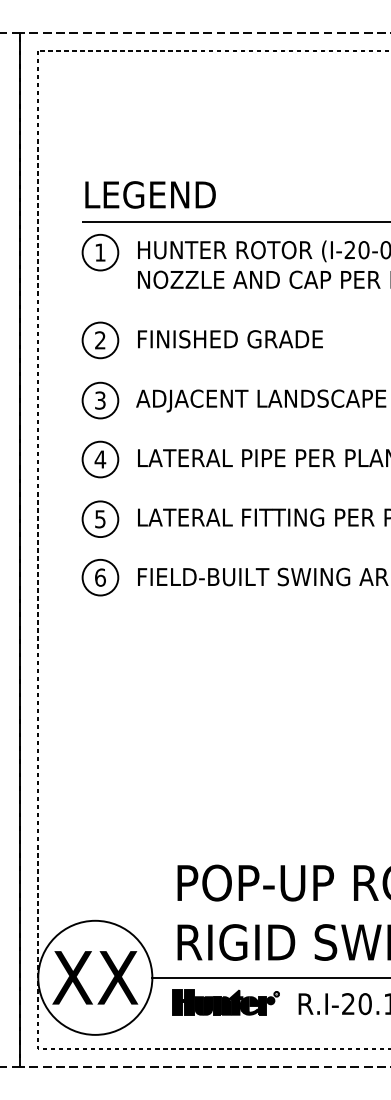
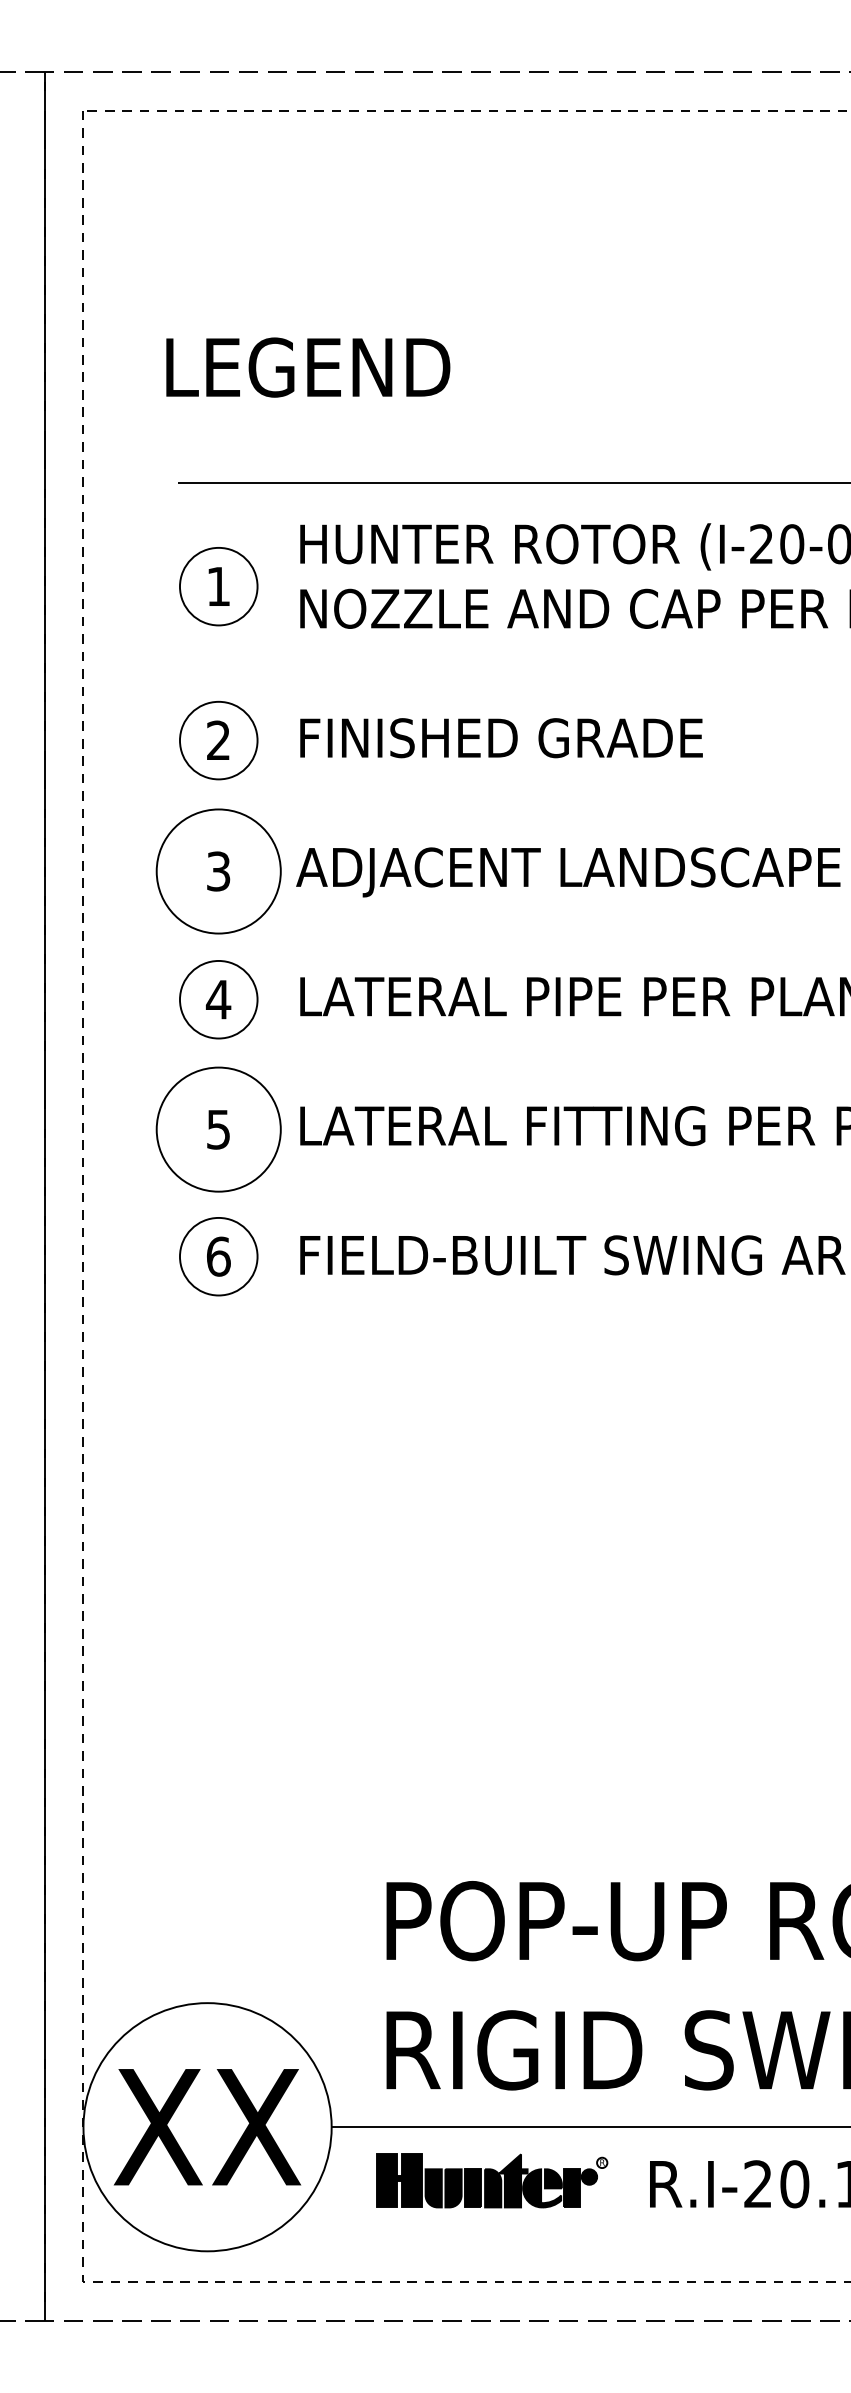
text: (150, 194) -> (308, 366), moved
part: (100, 252) -> (218, 586), moved
circle: (100, 400) -> (218, 871), size x1.6
circle: (100, 519) -> (218, 1130), size x1.6

